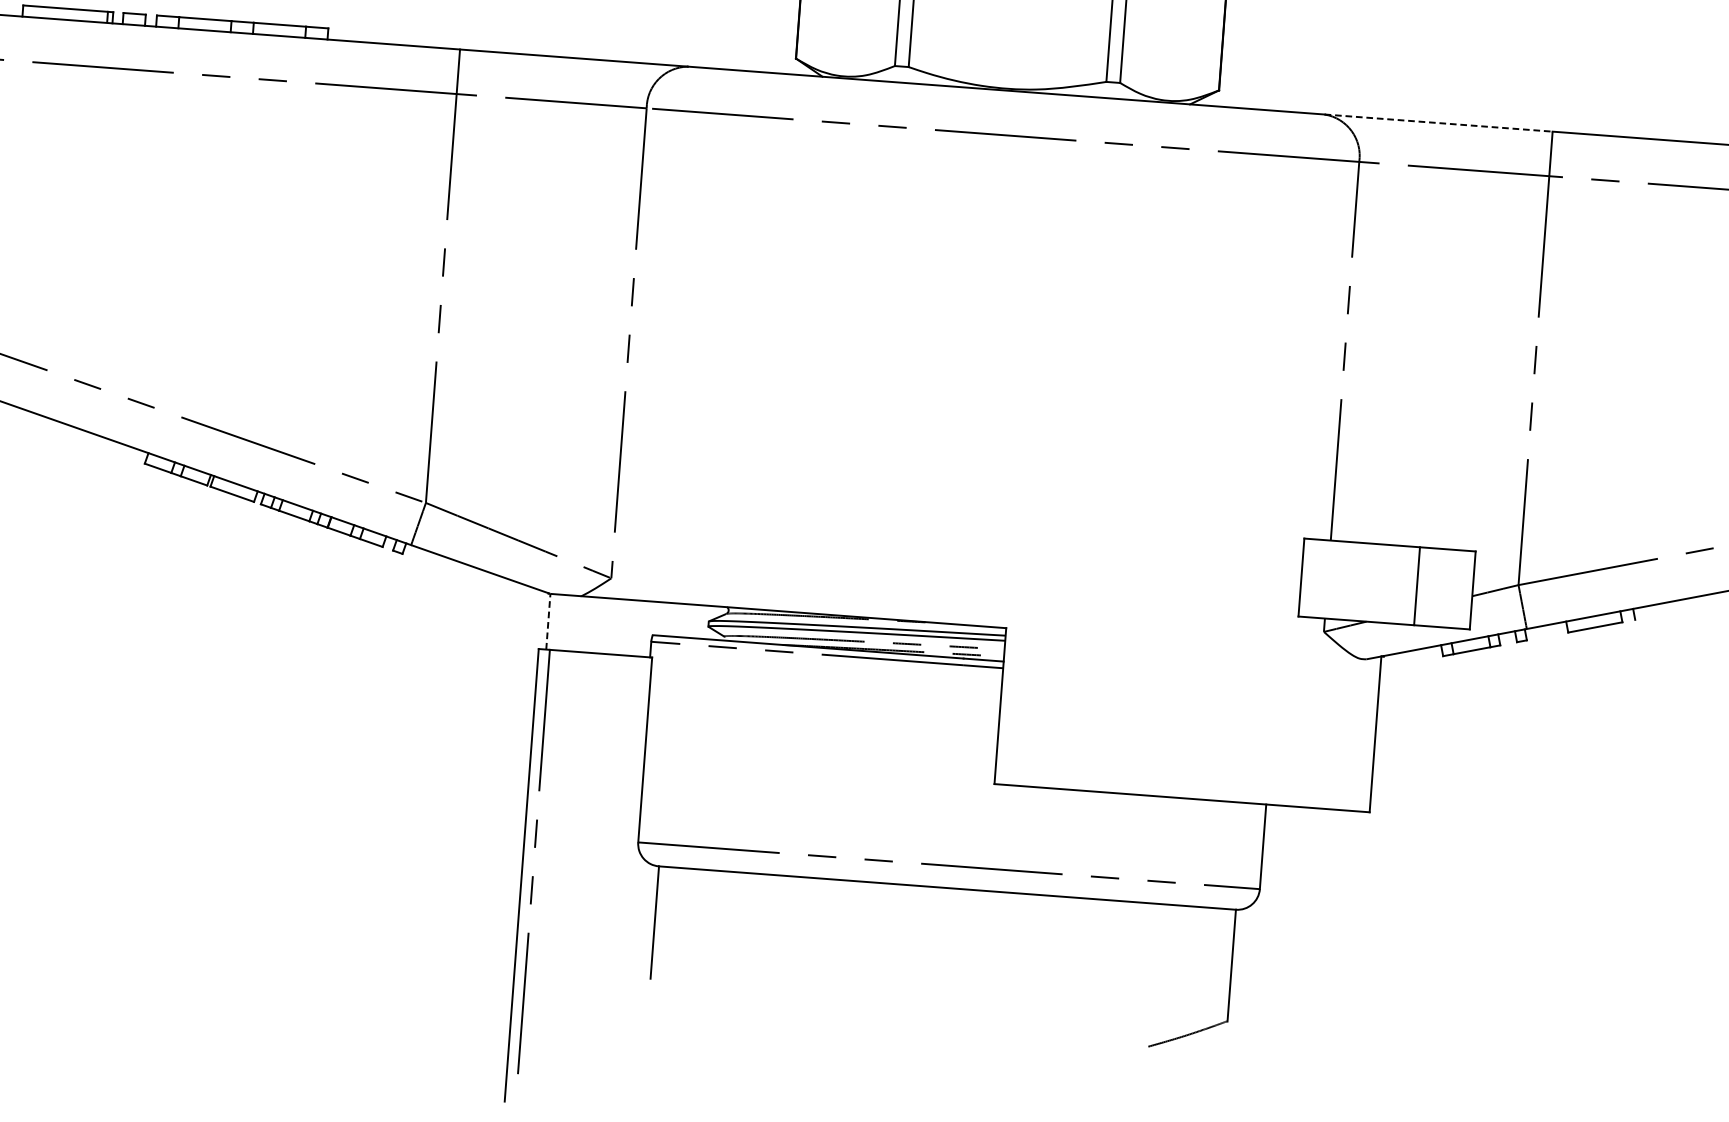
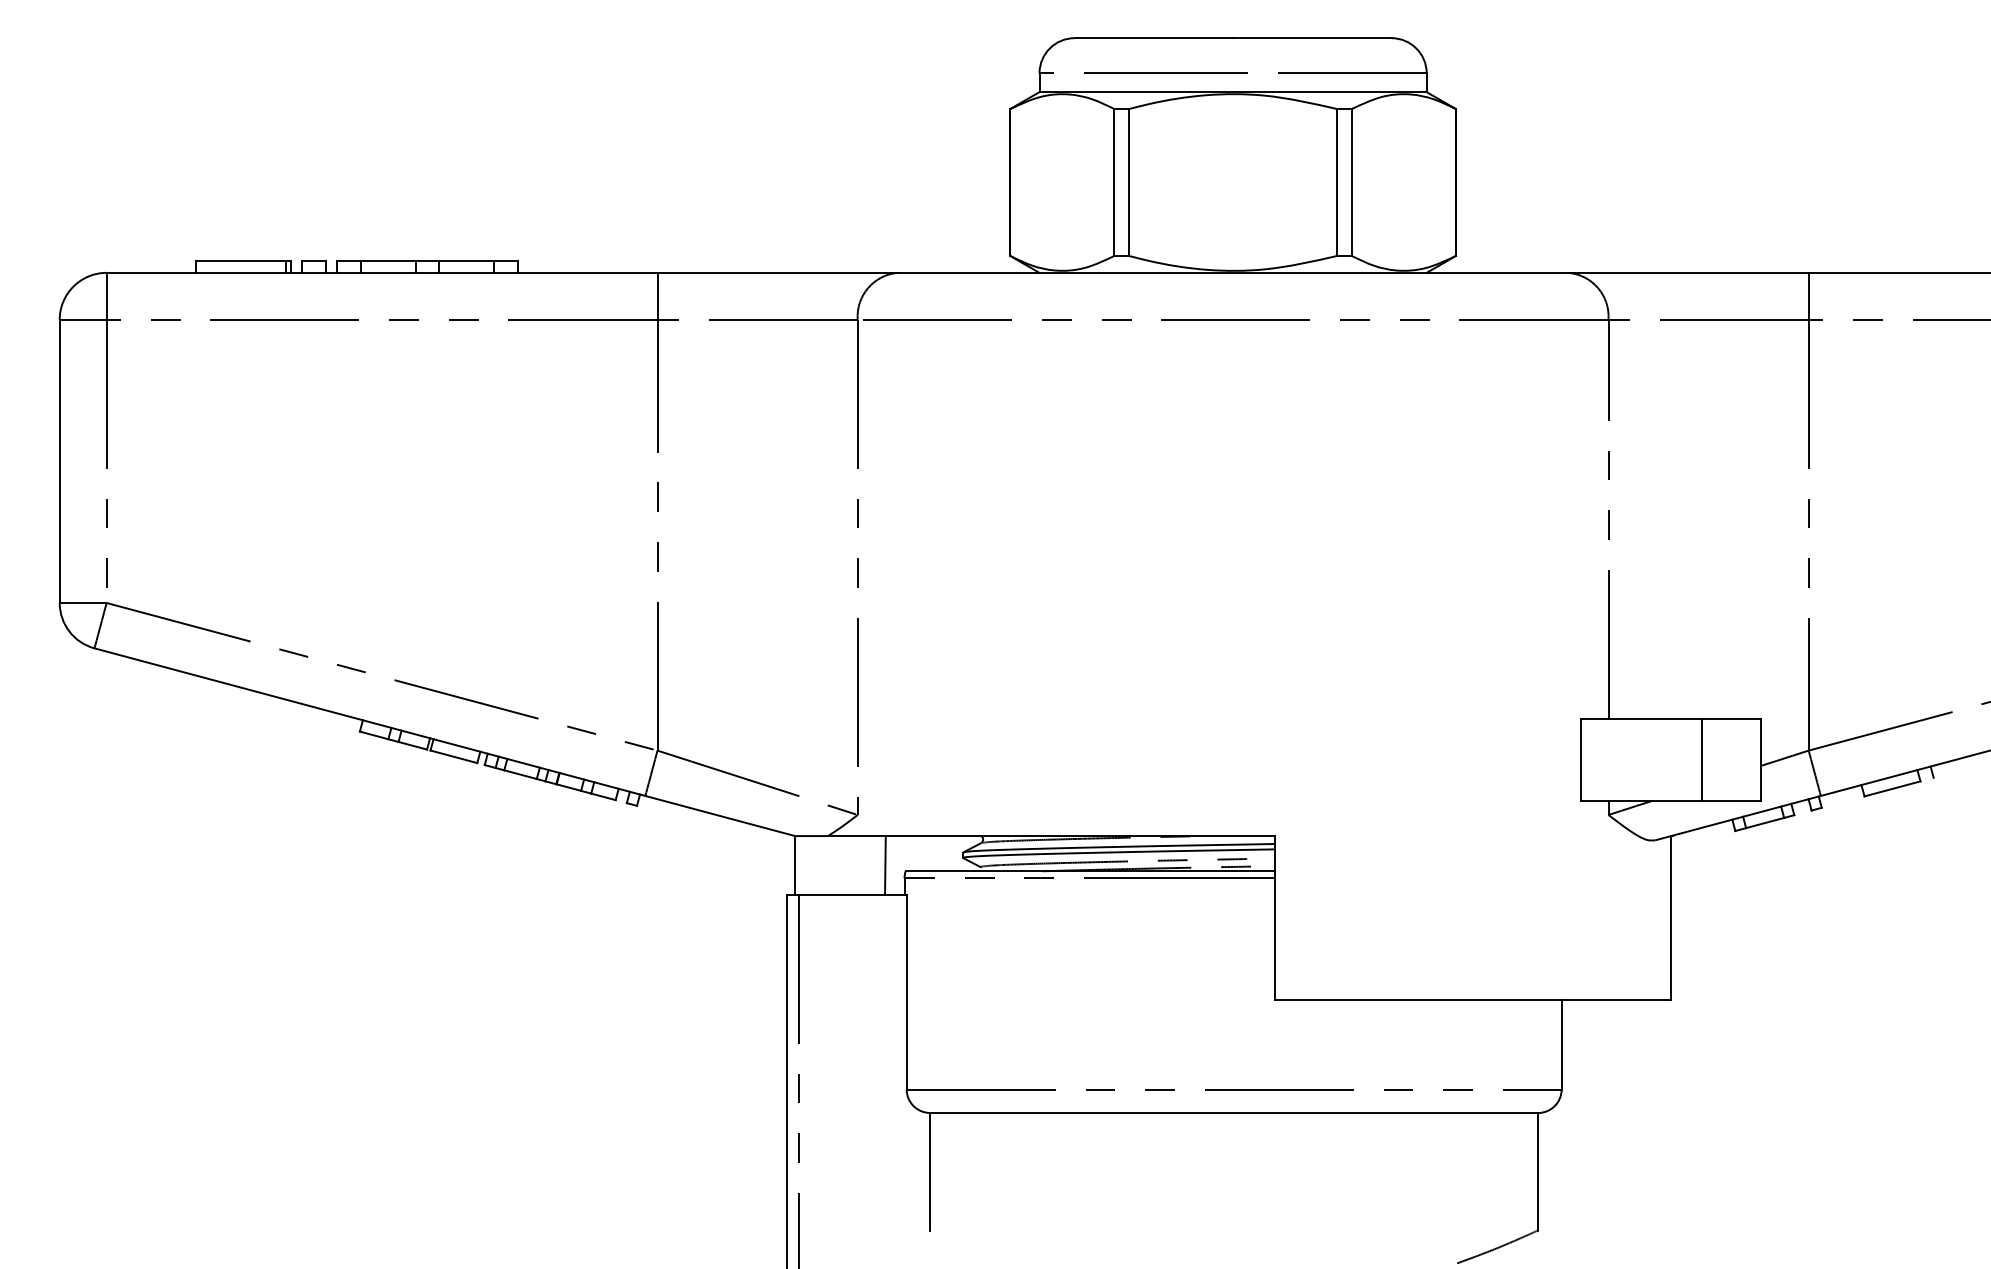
line: (1439, 122) -> (1689, 272), dashed -> solid
line: (548, 620) -> (795, 864), dashed -> solid
line: (634, 628) -> (885, 865), added

